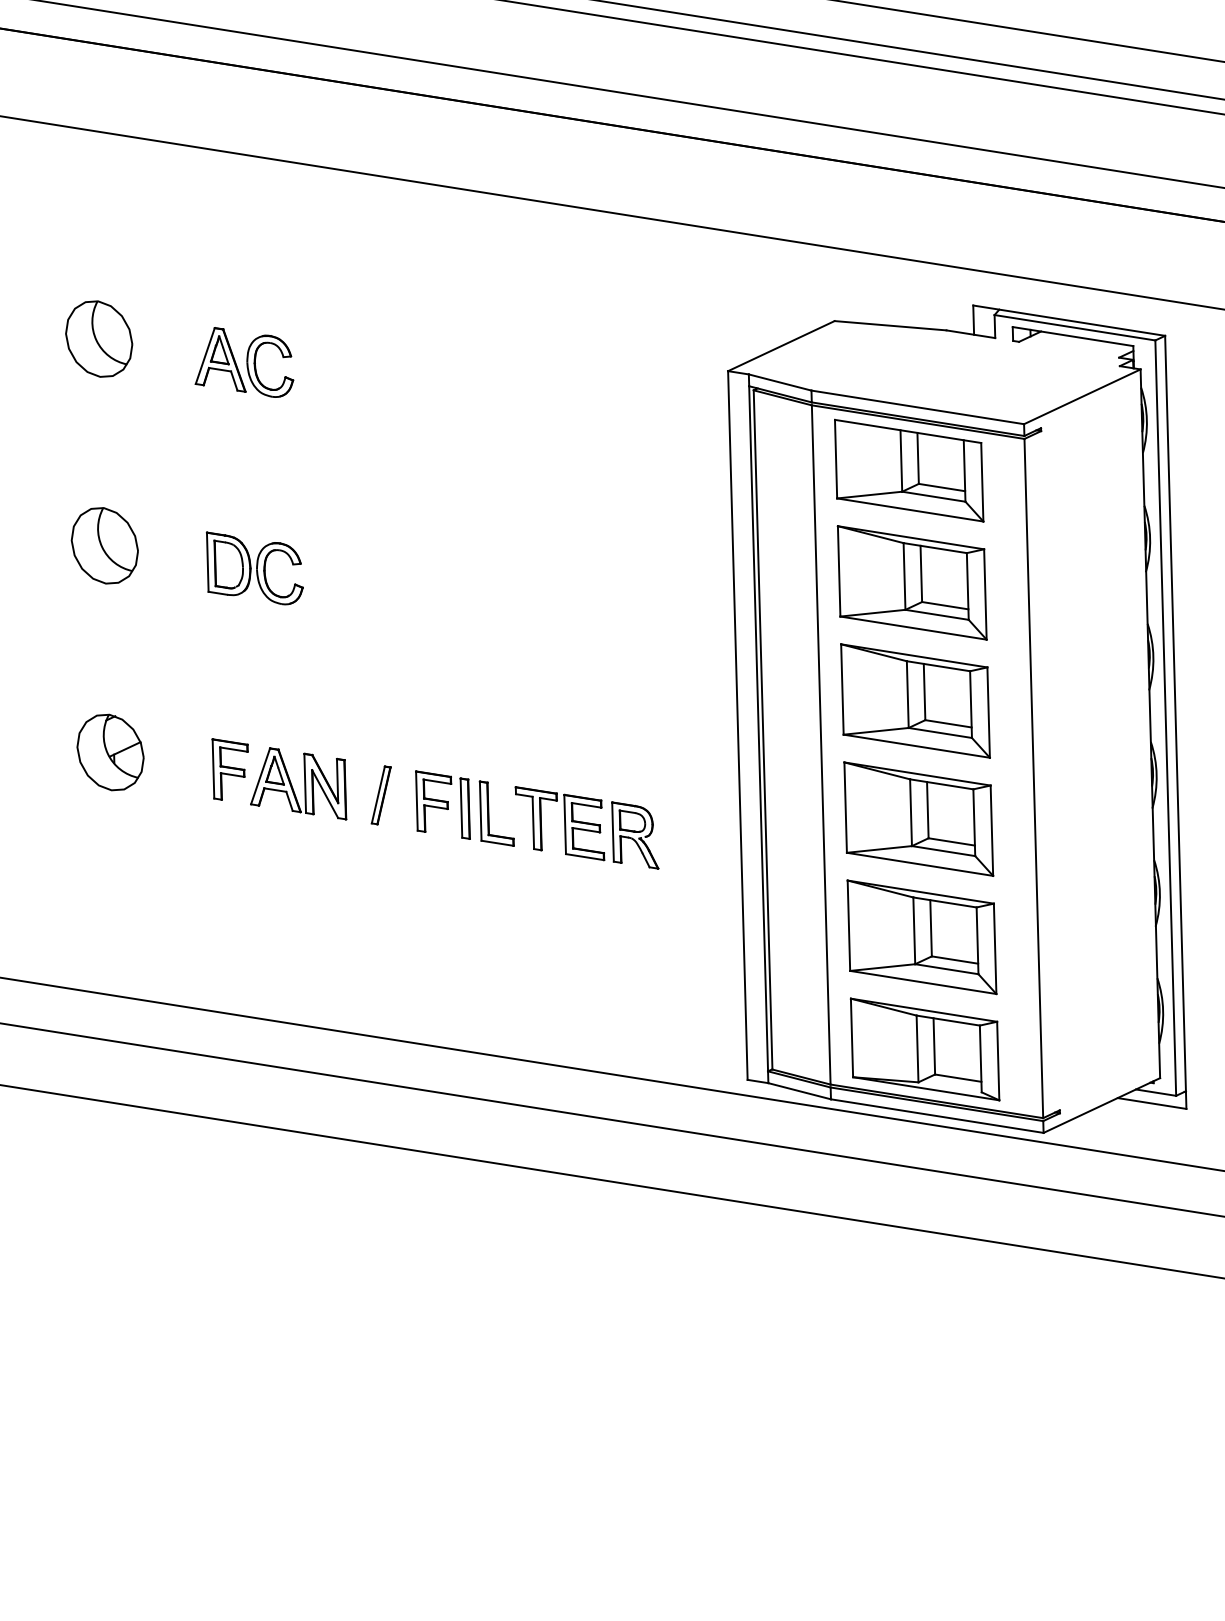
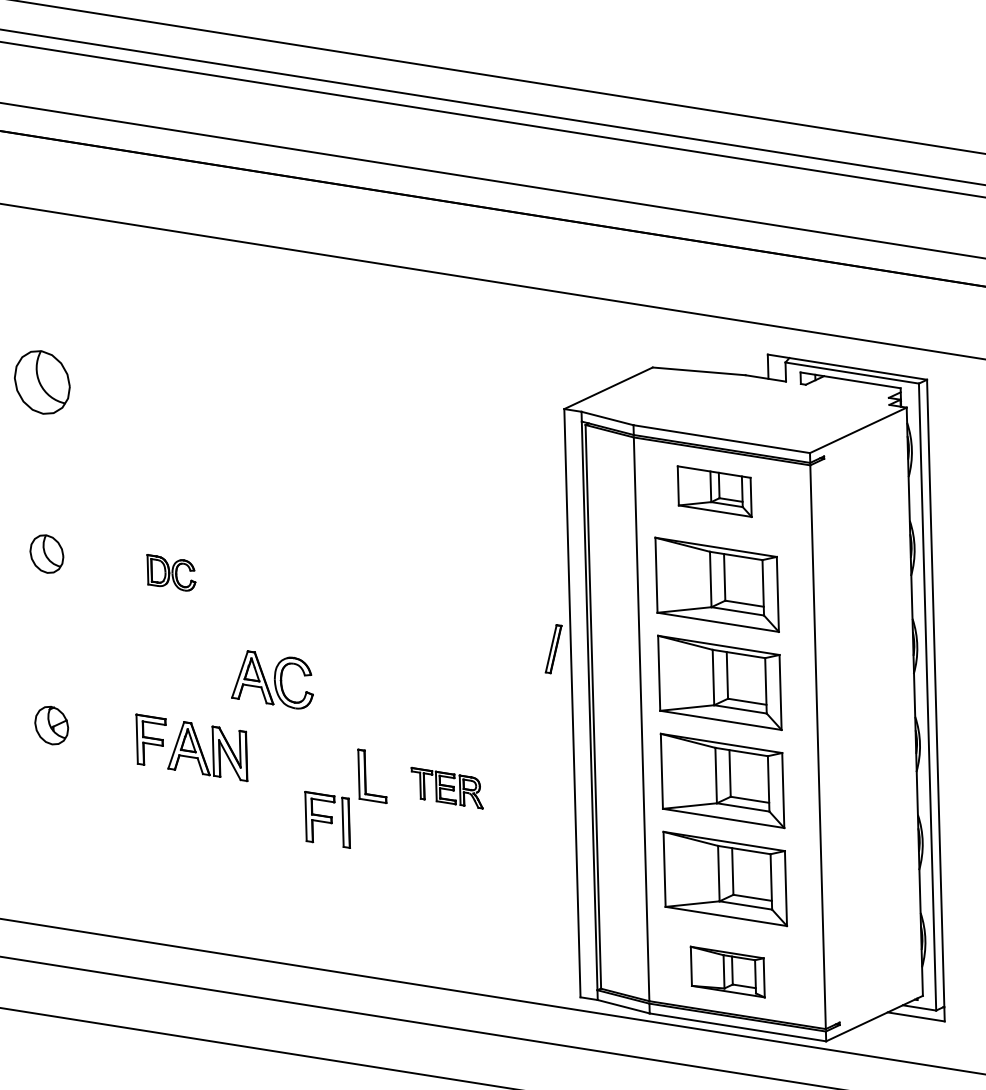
part: (244, 362) -> (272, 679), moved
part: (909, 470) -> (714, 491), size x0.6
part: (104, 545) -> (46, 553), size x0.6
part: (254, 568) -> (171, 572), size x0.6
part: (110, 752) -> (51, 725), size x0.6
part: (380, 795) -> (553, 649), moved
part: (442, 804) -> (327, 819), moved
part: (586, 827) -> (446, 787), size x0.6
part: (924, 1049) -> (727, 972), size x0.6

